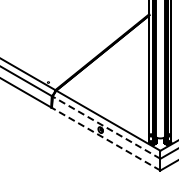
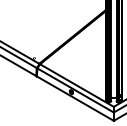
line: (106, 127) -> (75, 90), dashed -> solid
line: (106, 139) -> (75, 98), dashed -> solid

